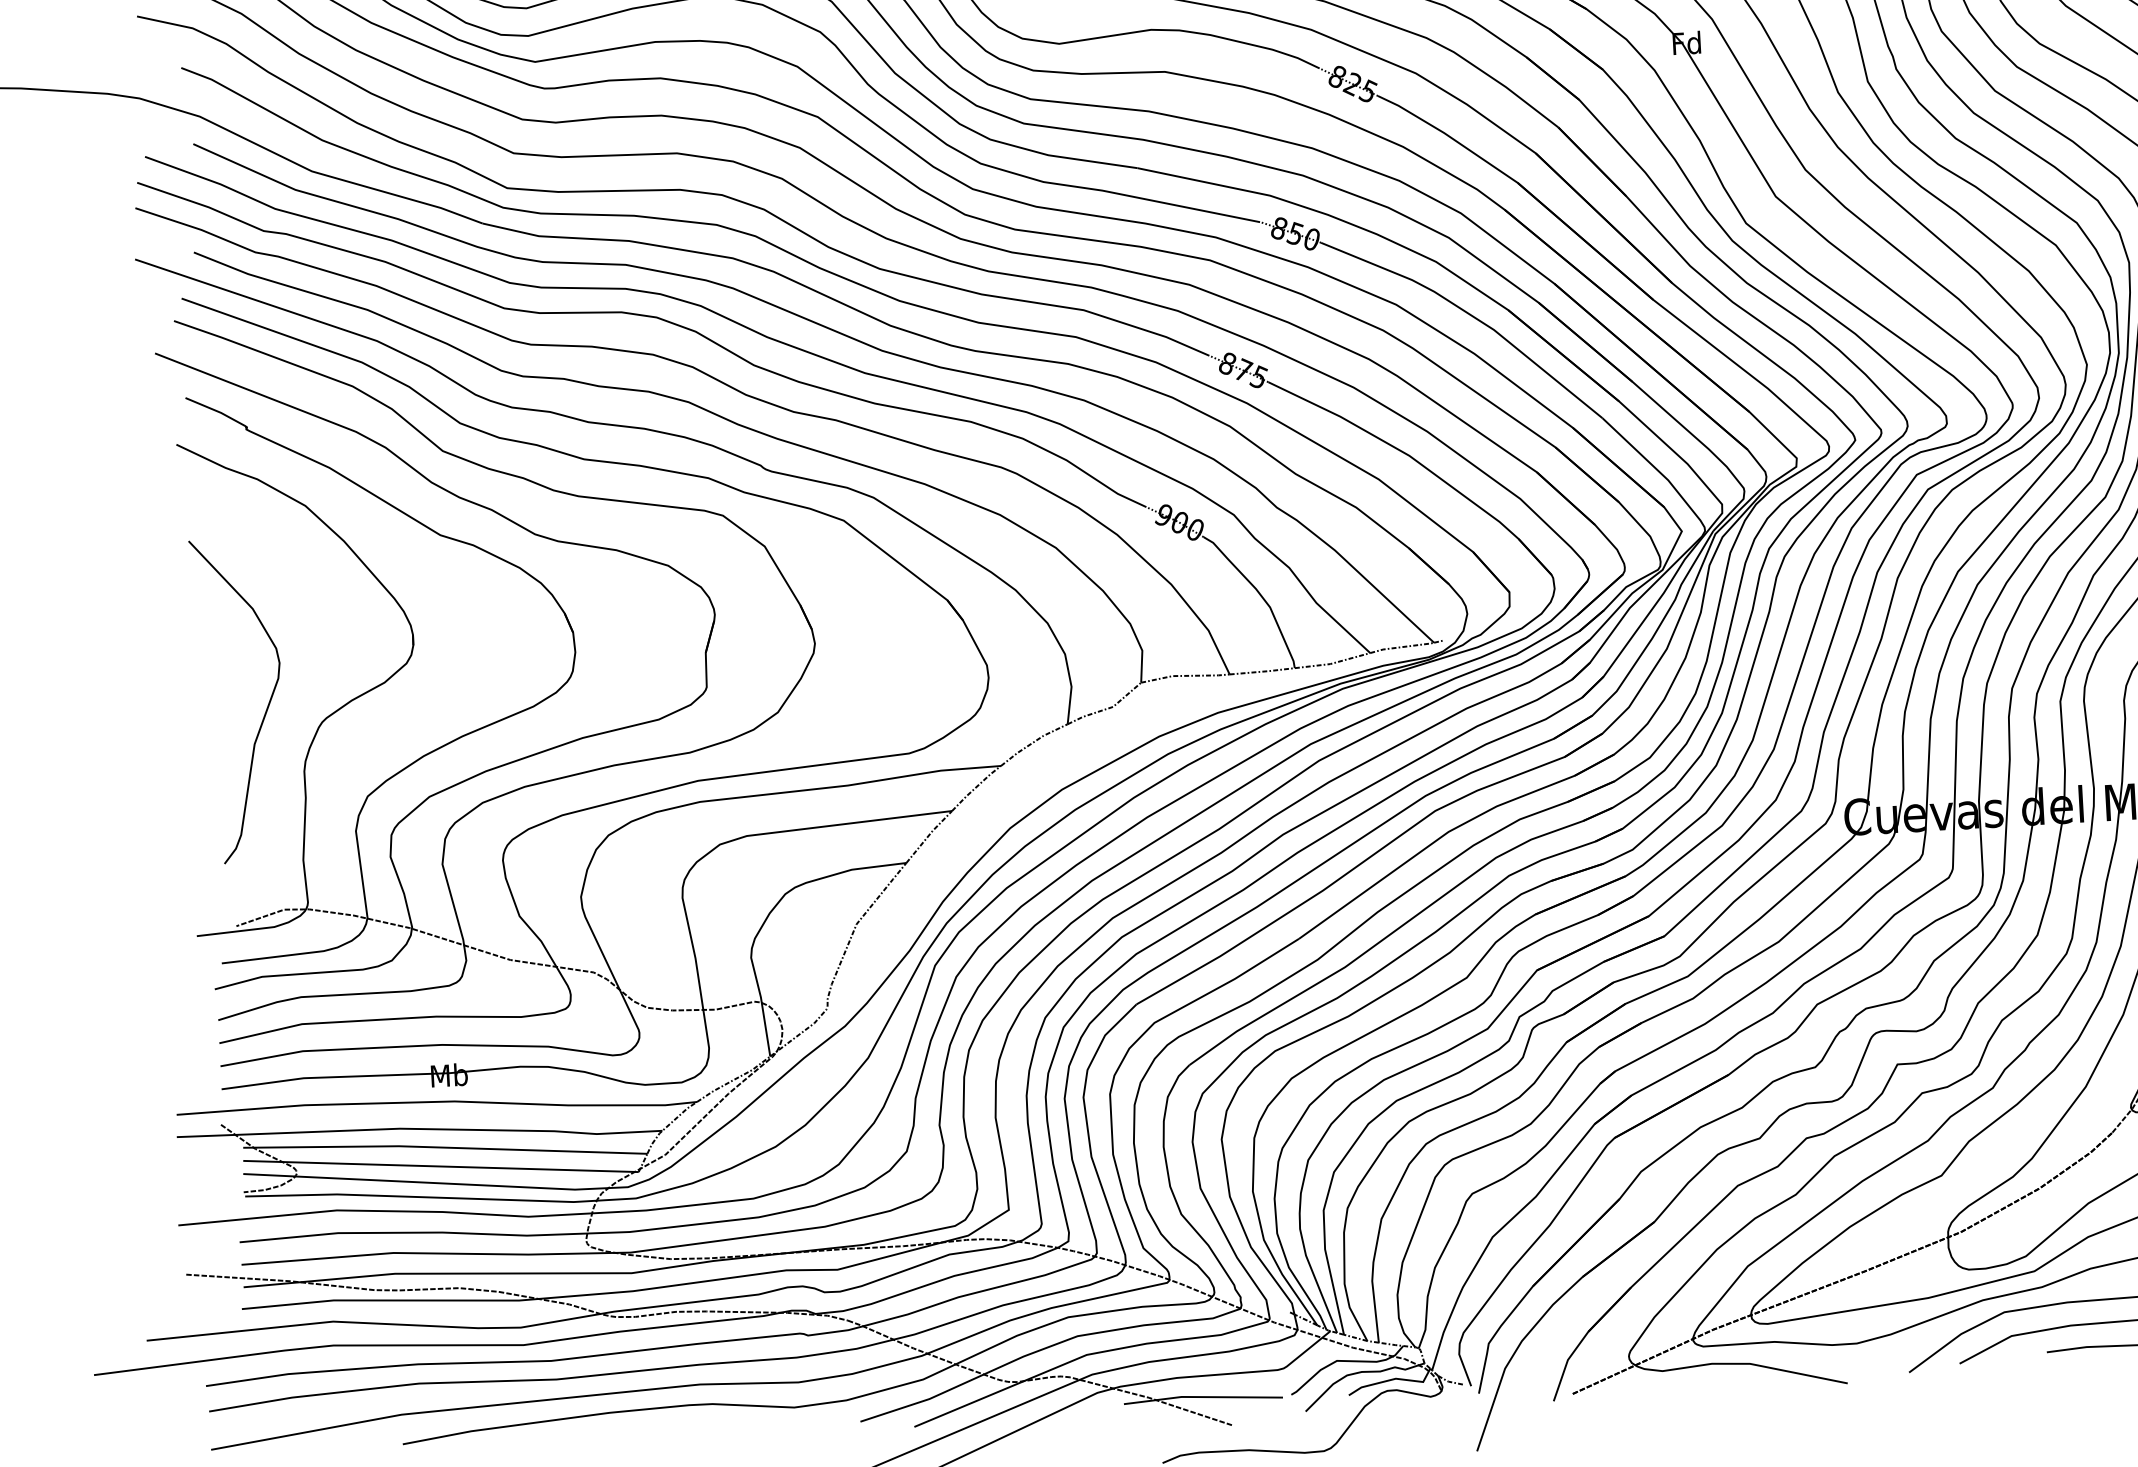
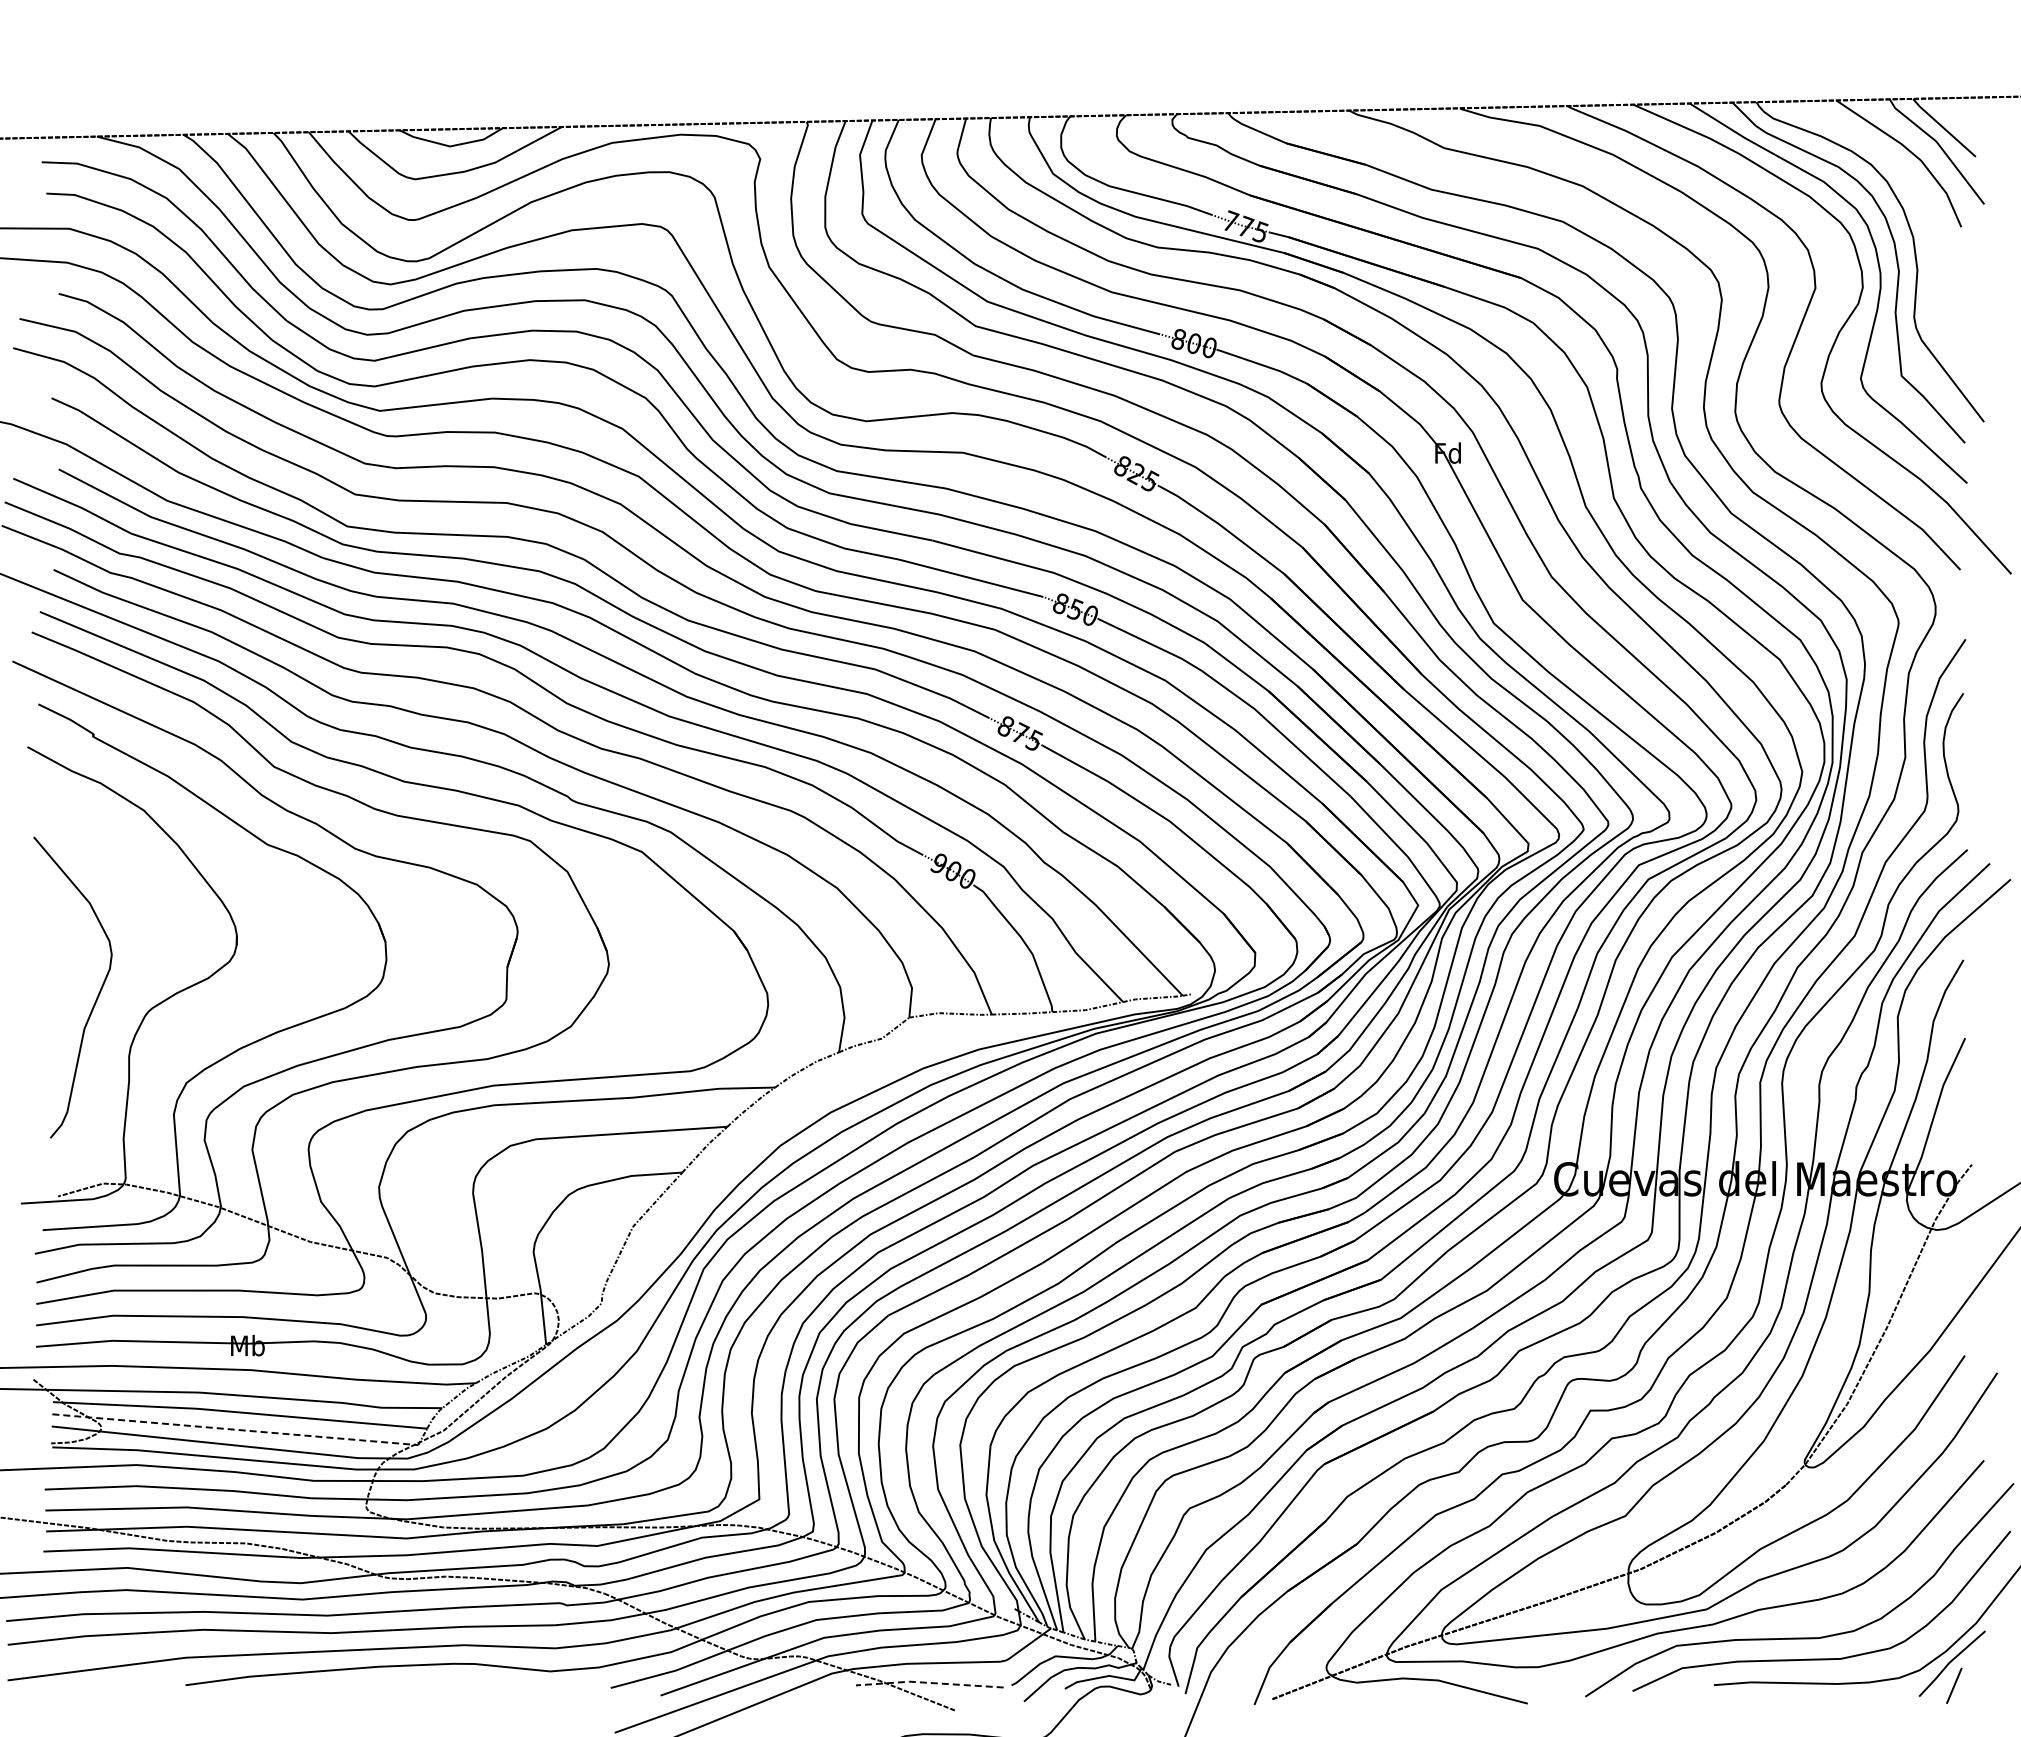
line: (441, 1166) -> (235, 1429), solid -> dashed
line: (1202, 1396) -> (929, 1682), solid -> dashed

